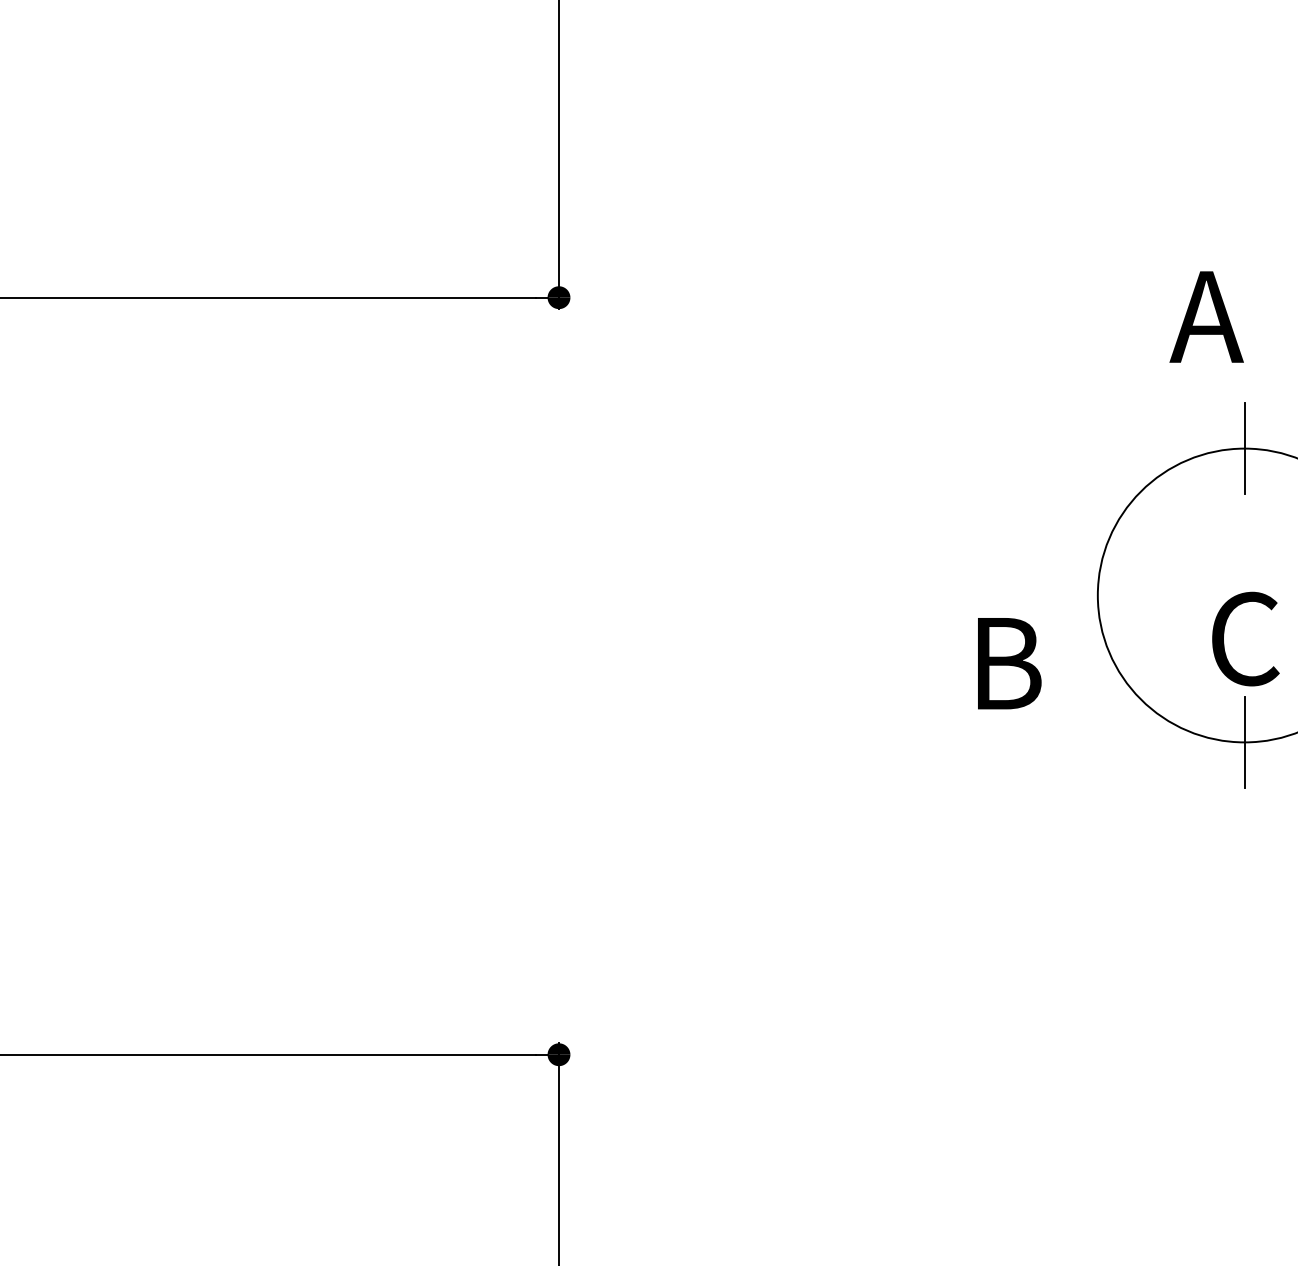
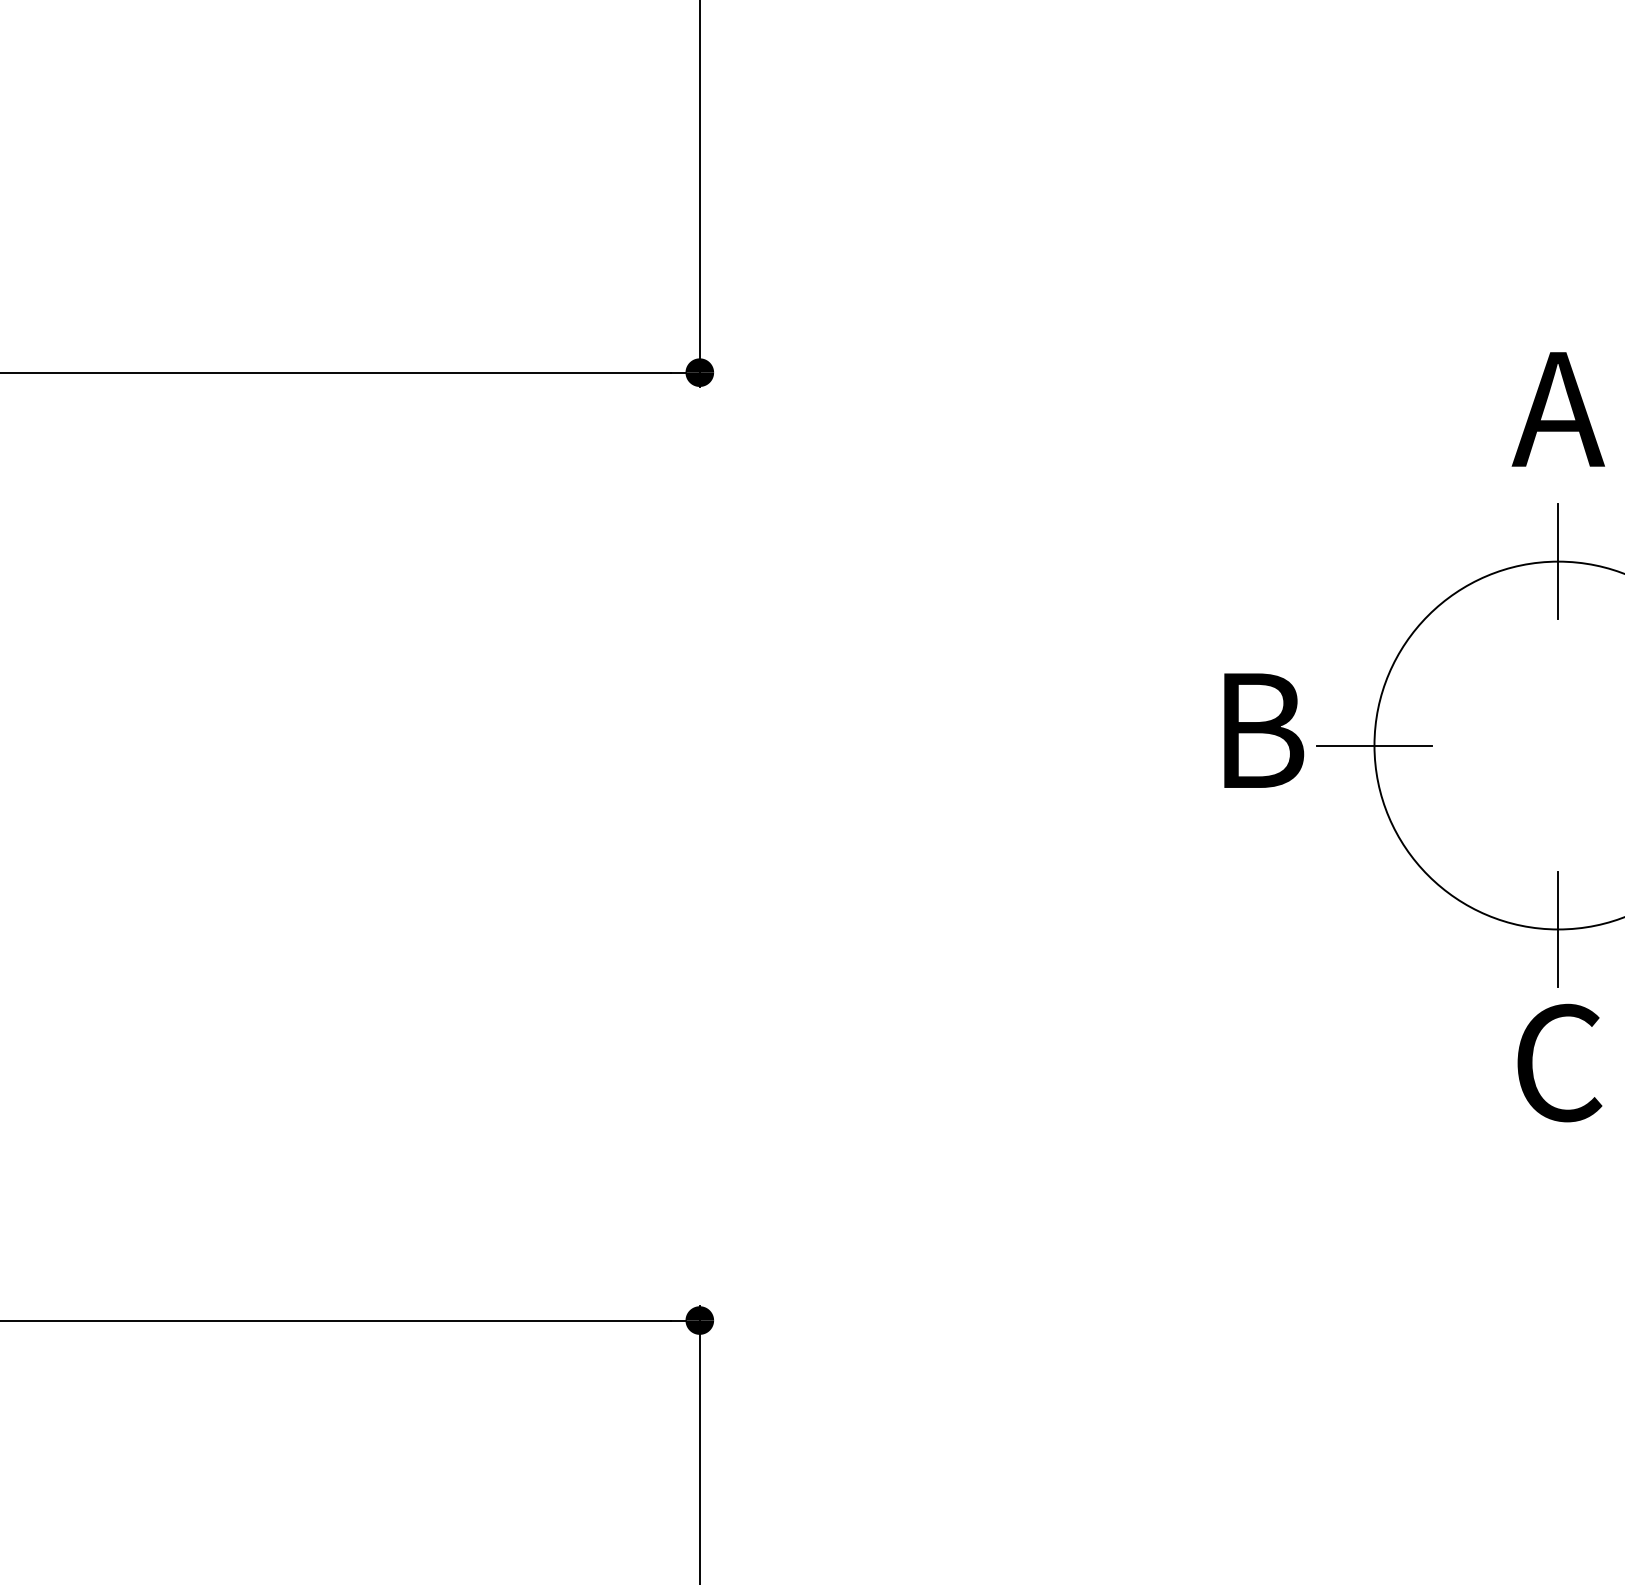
text: (1206, 316) -> (1558, 408), moved
line: (1097, 595) -> (1374, 745), added
text: (1245, 638) -> (1559, 1062), moved
text: (1009, 663) -> (1263, 730), moved

